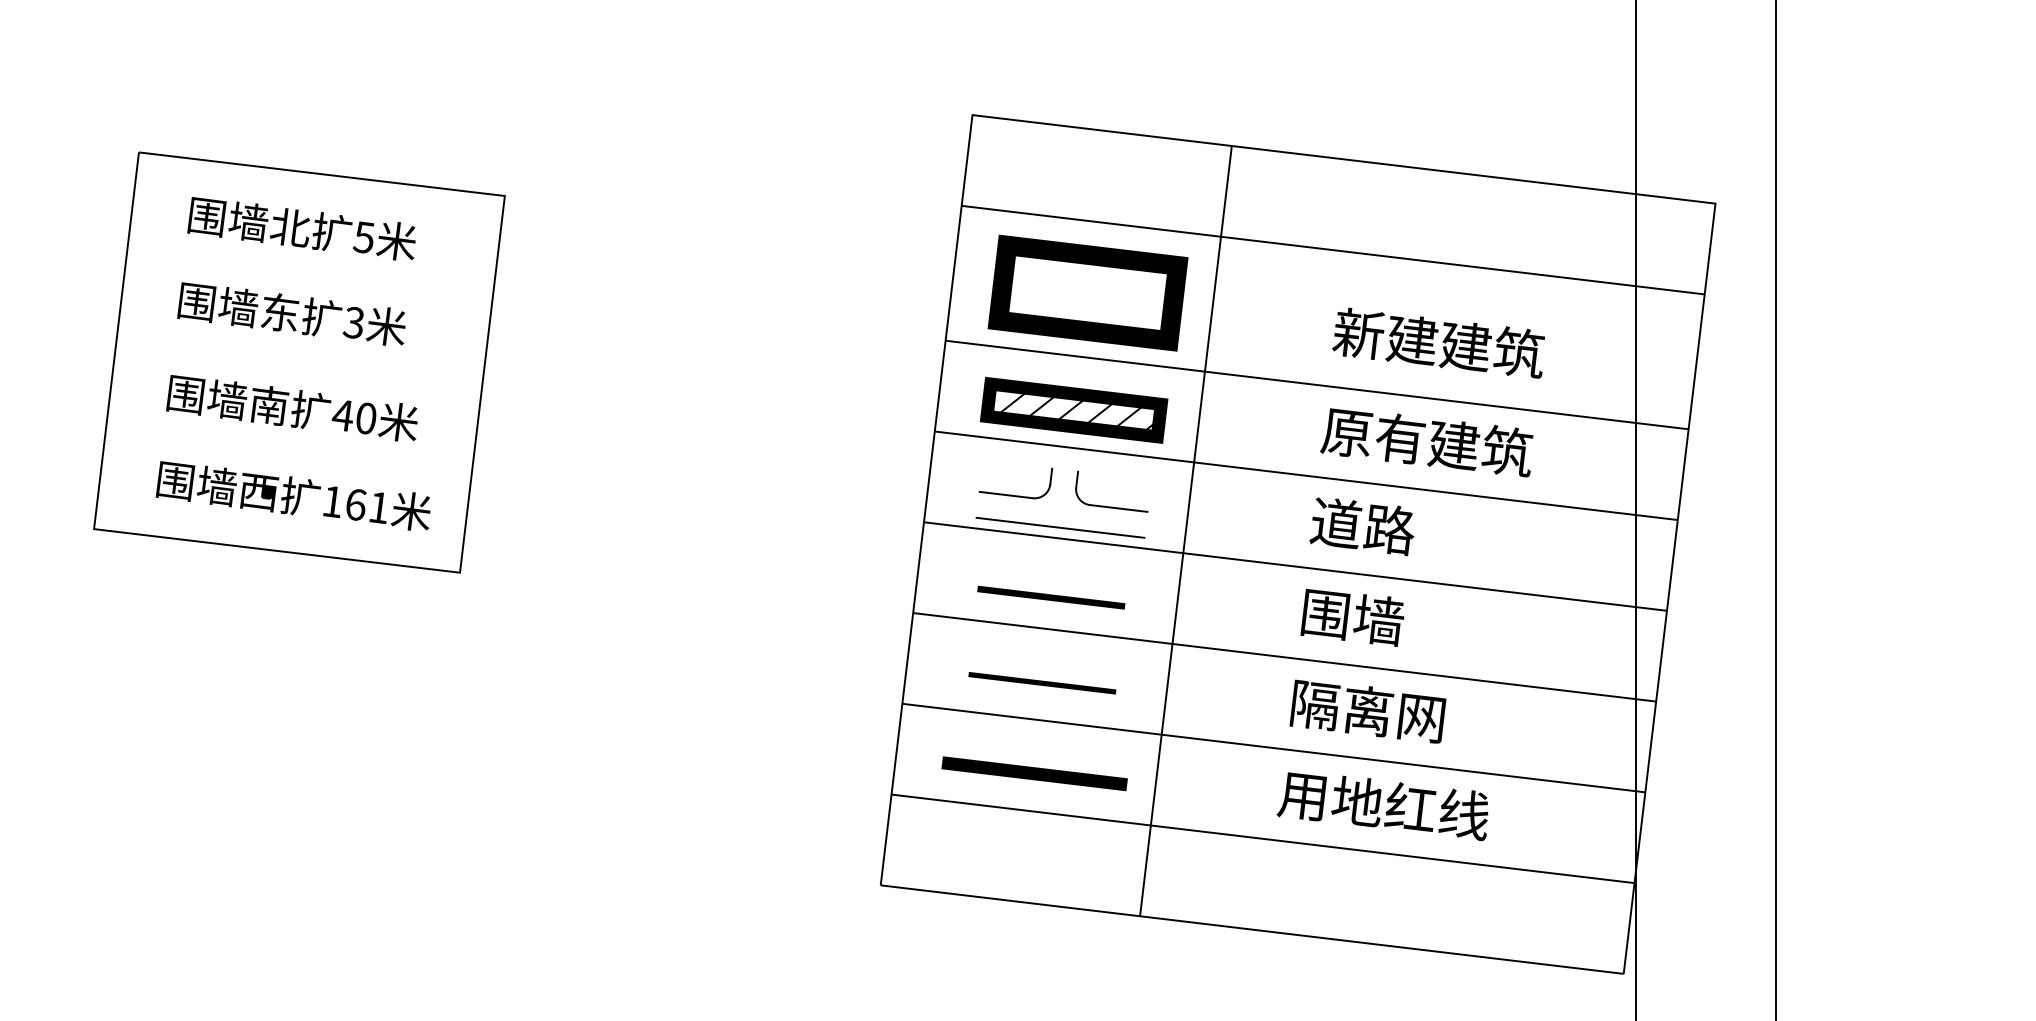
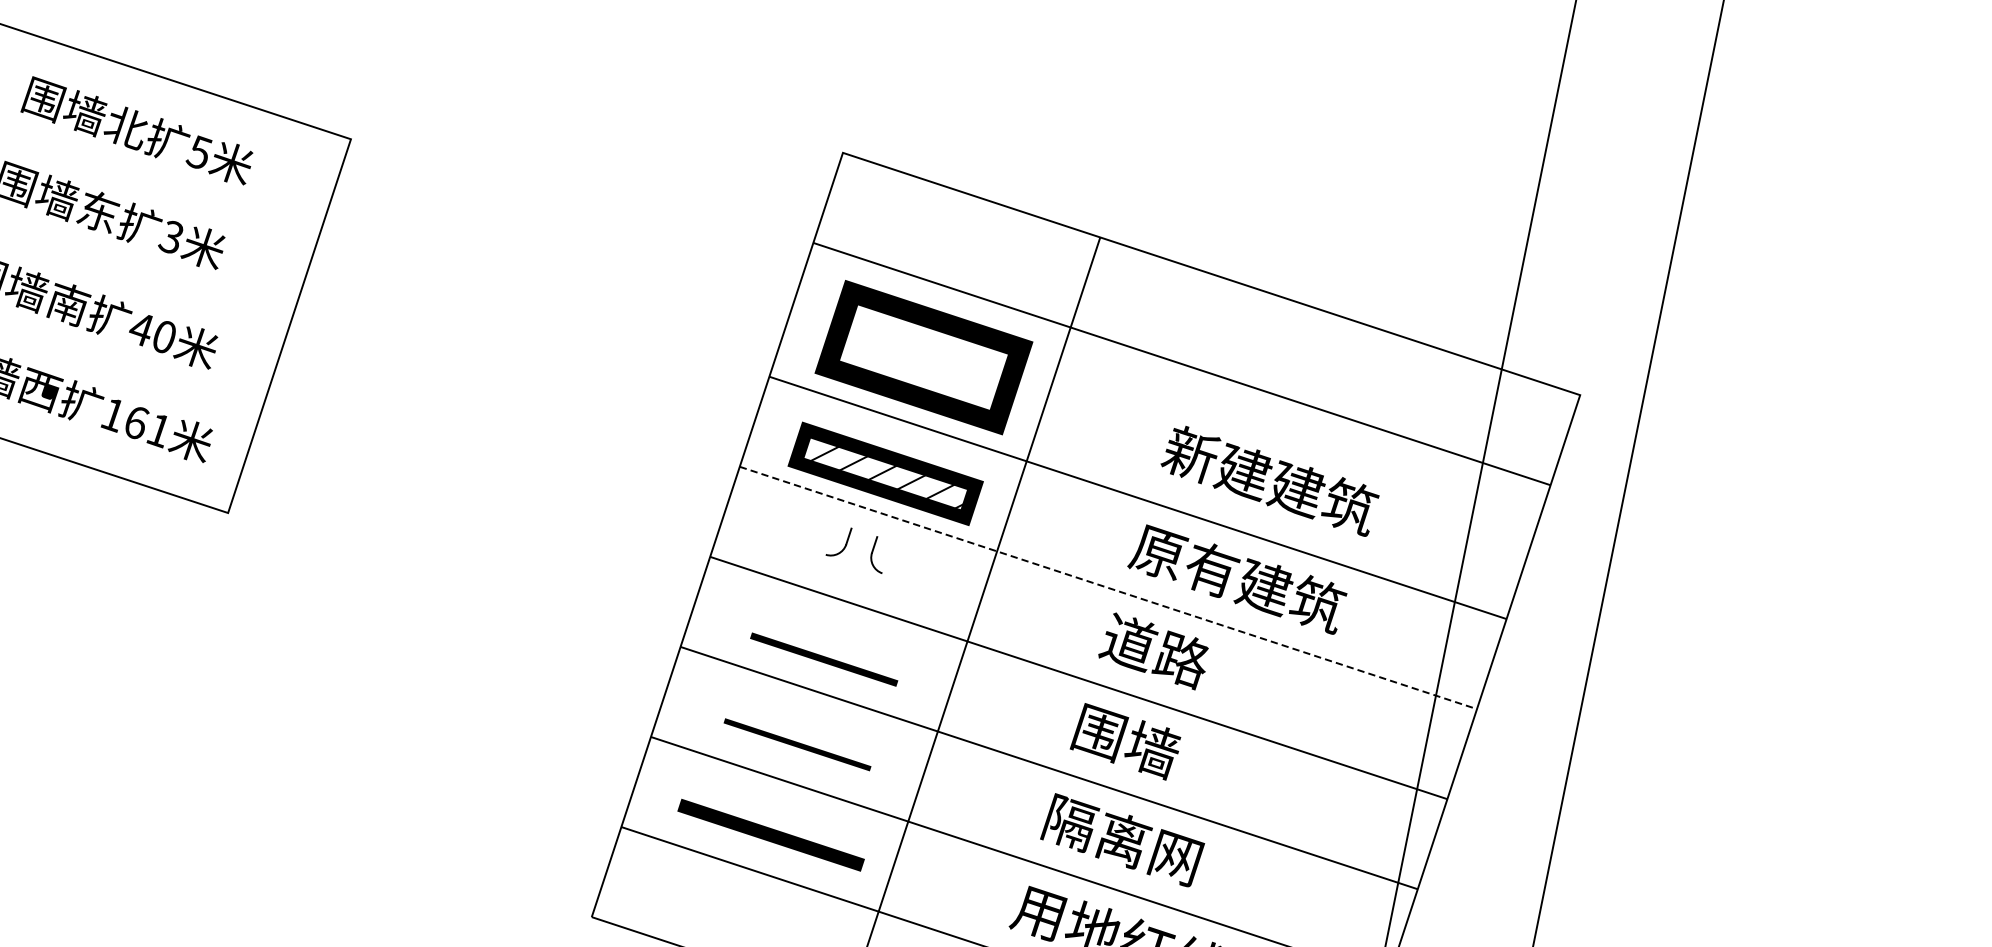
line: (1306, 475) -> (1108, 587), solid -> dashed
line: (1005, 494) -> (798, 545), removed
line: (1118, 508) -> (910, 582), removed
line: (1060, 527) -> (847, 590), removed

